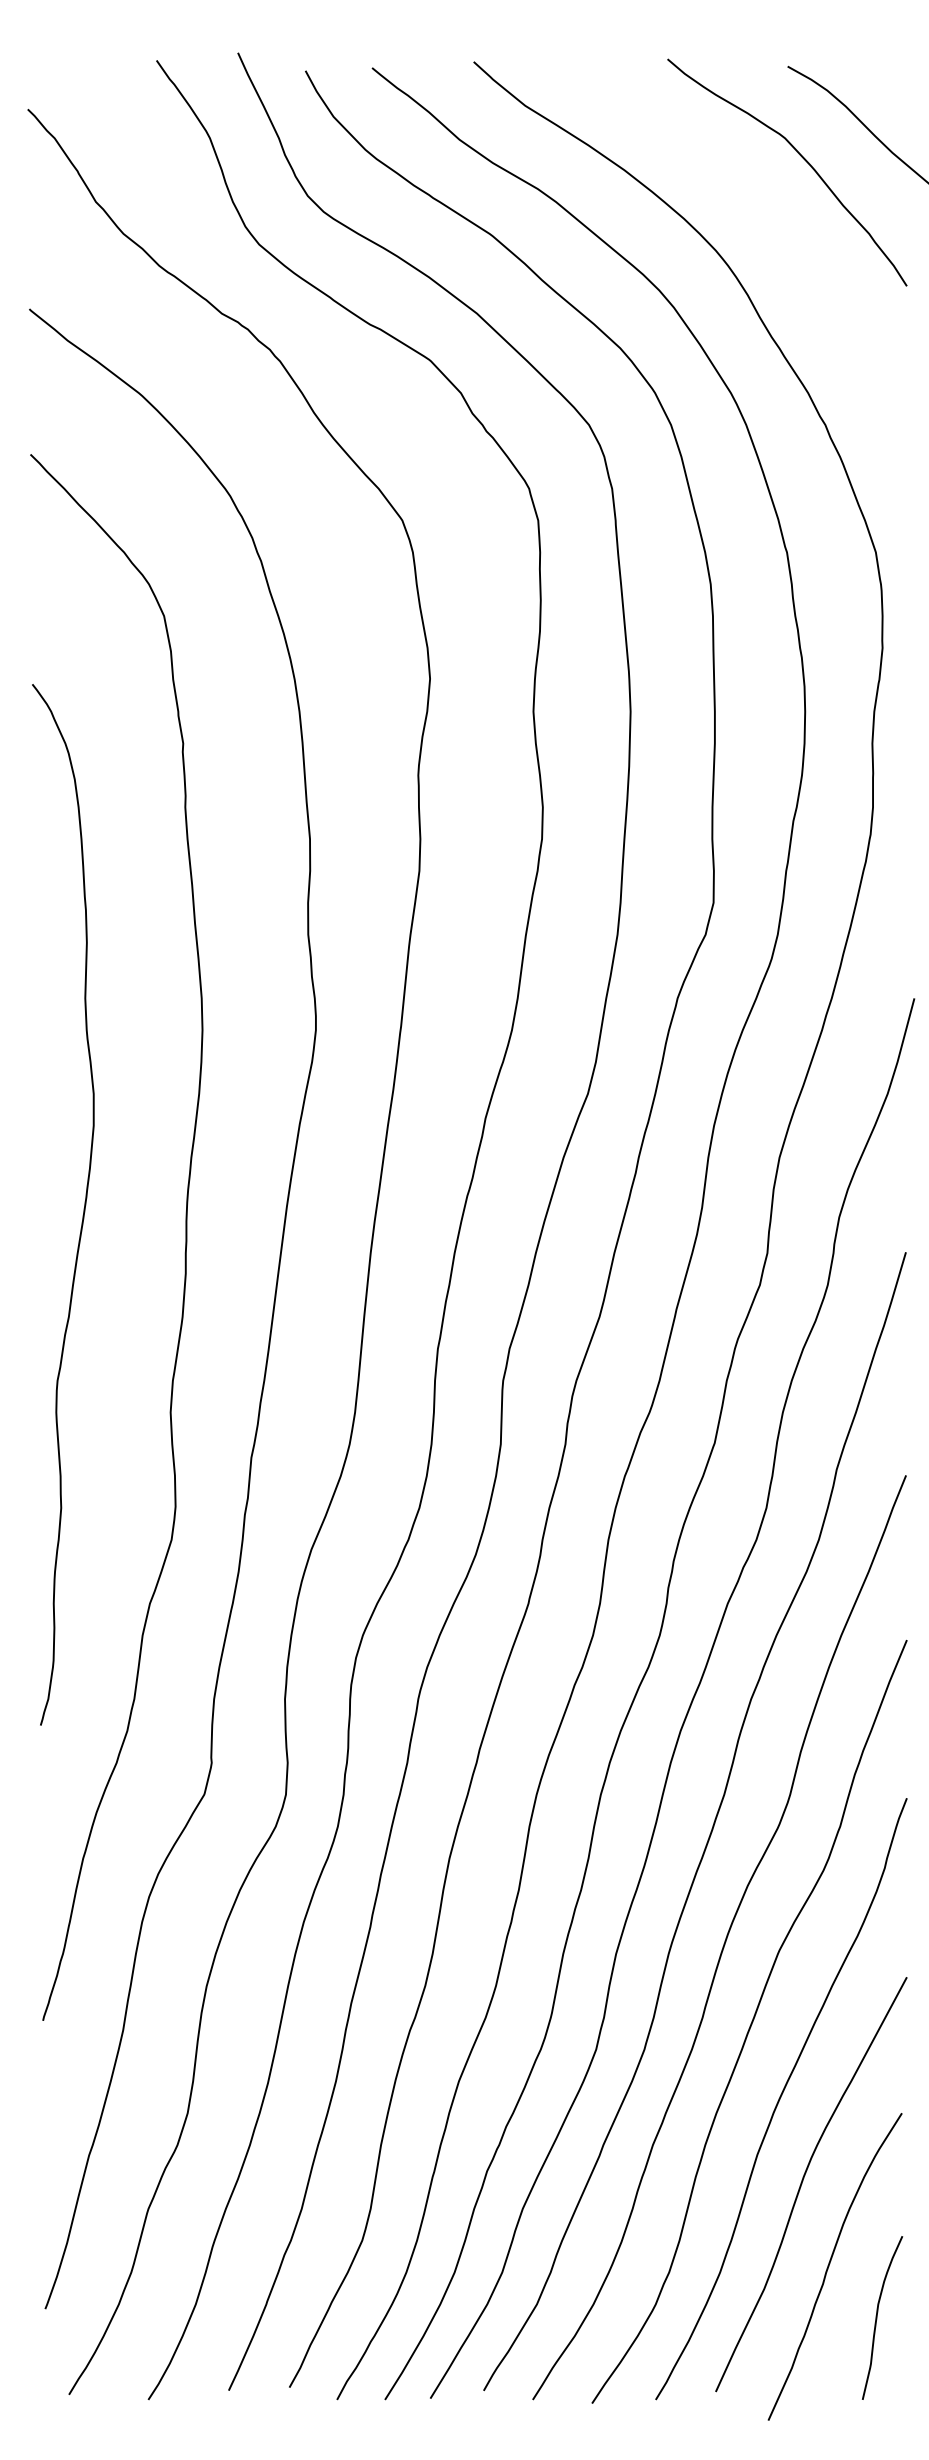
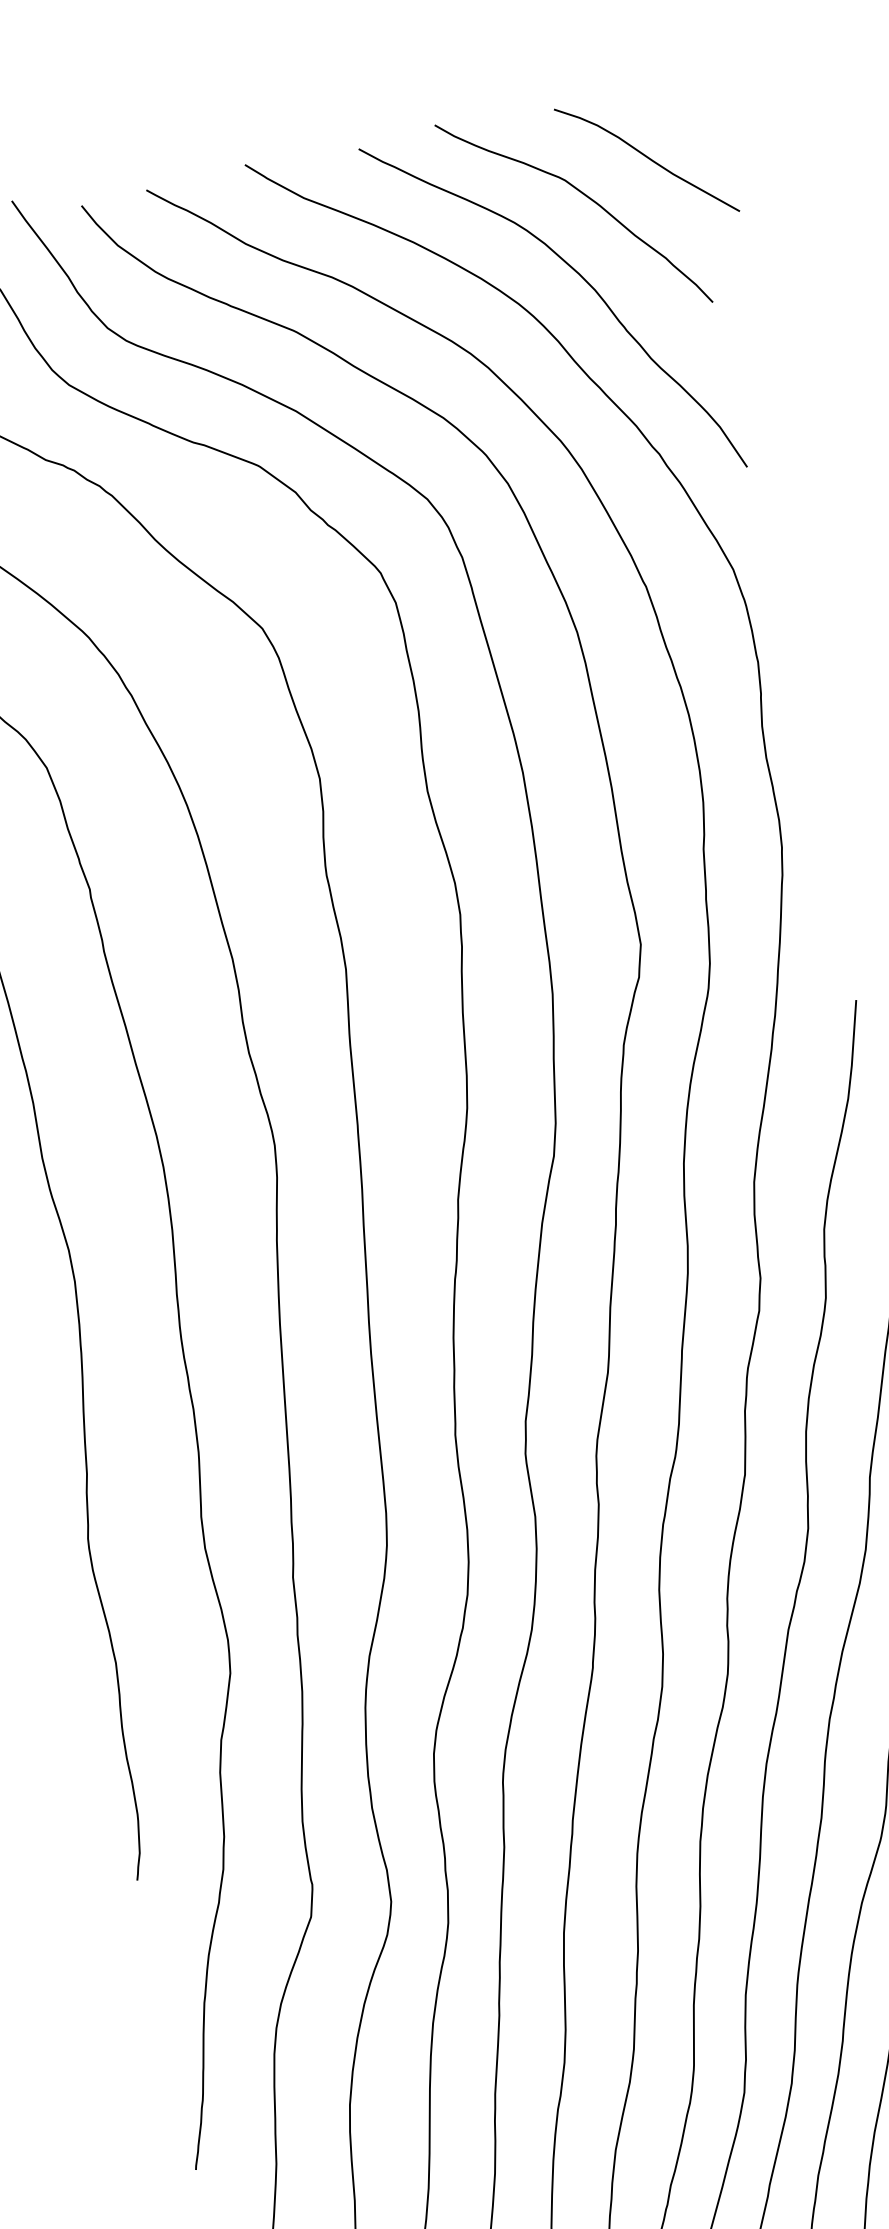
curve: (782, 237) -> (581, 278), added

